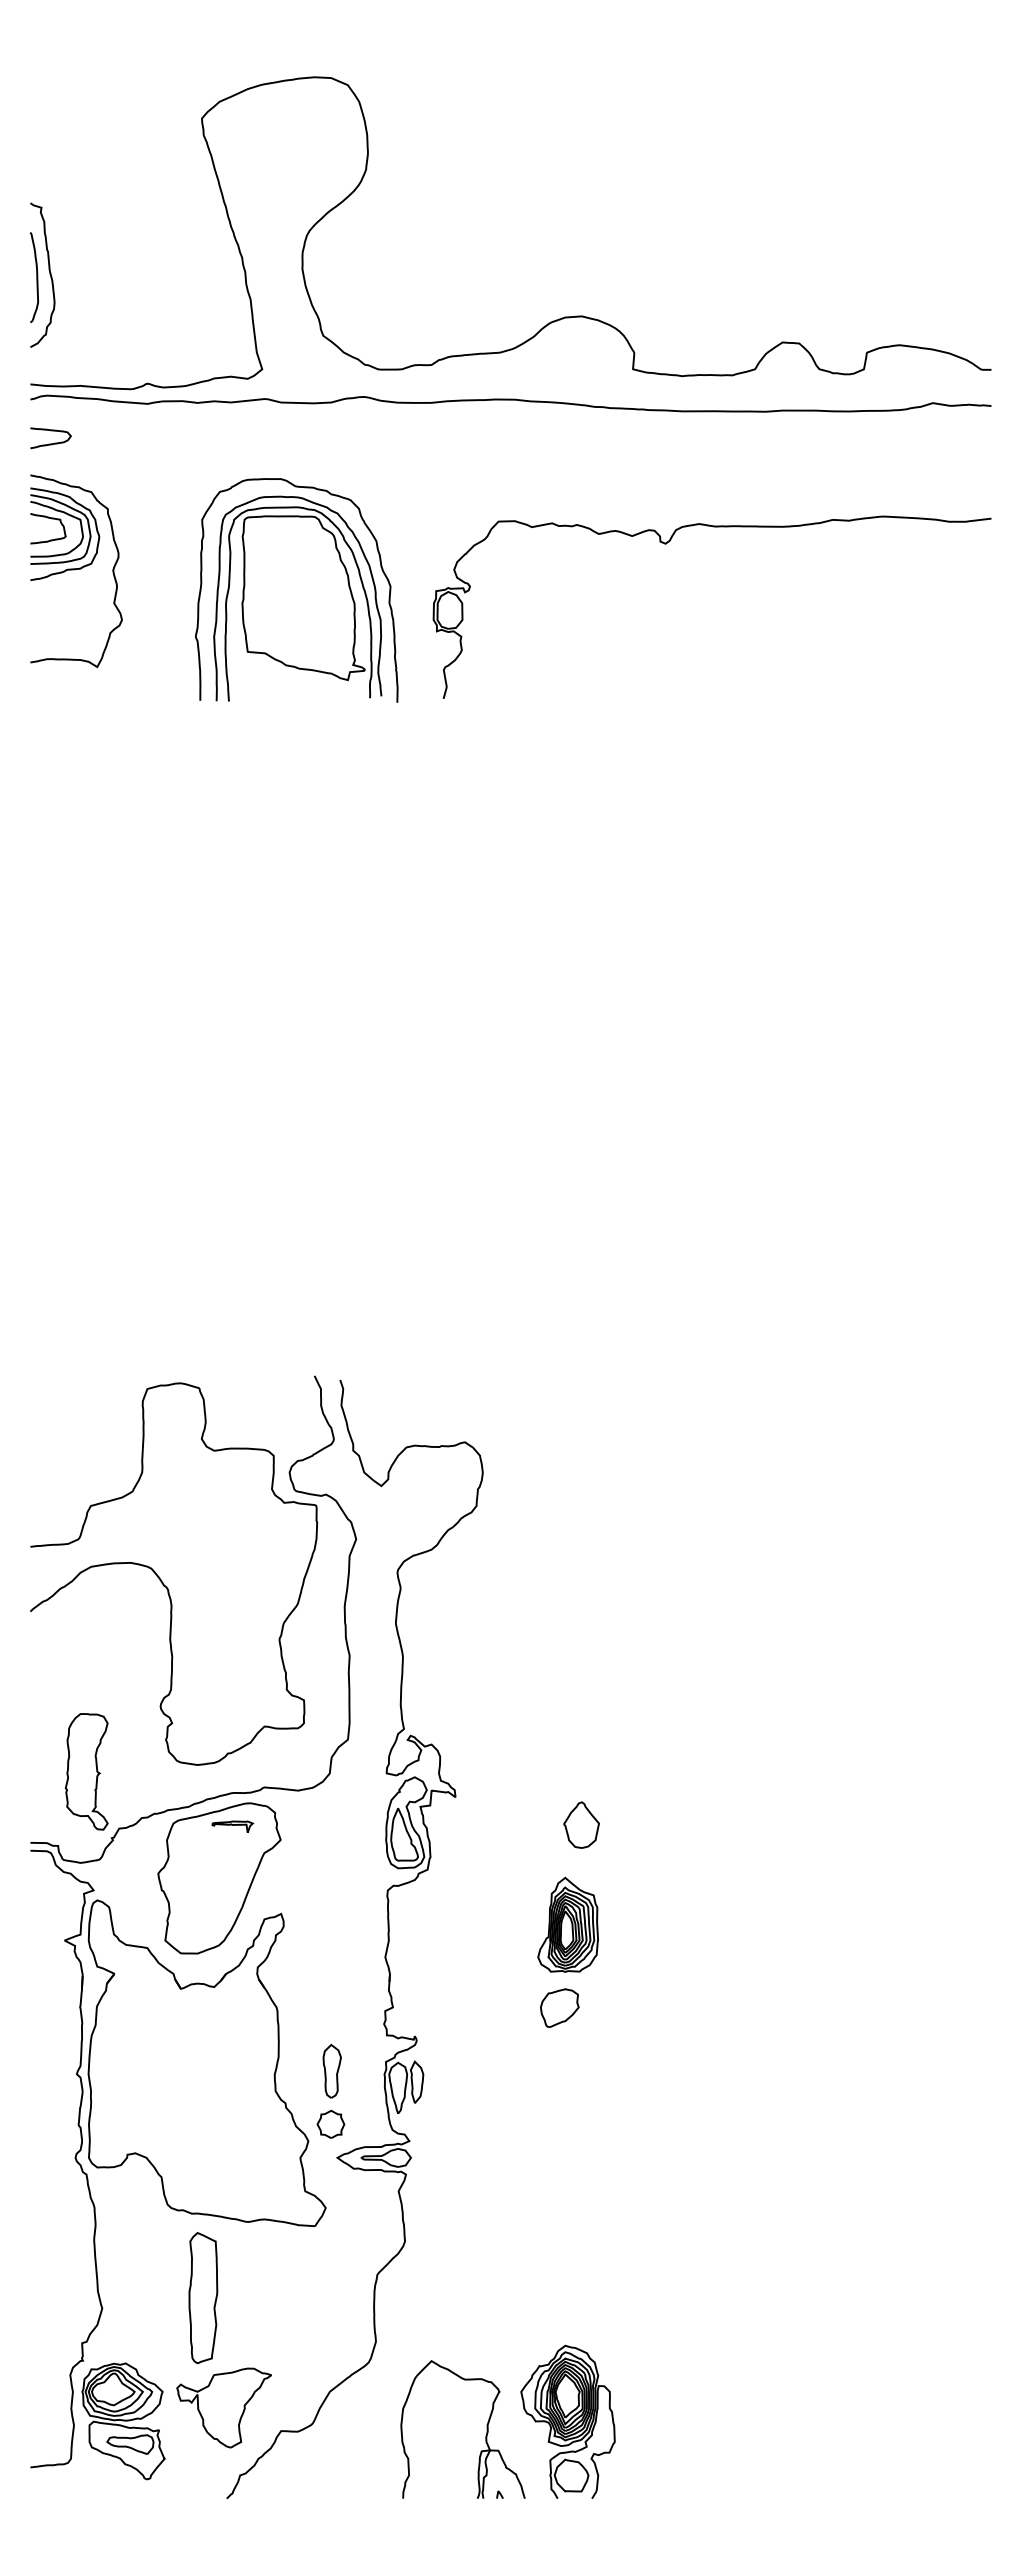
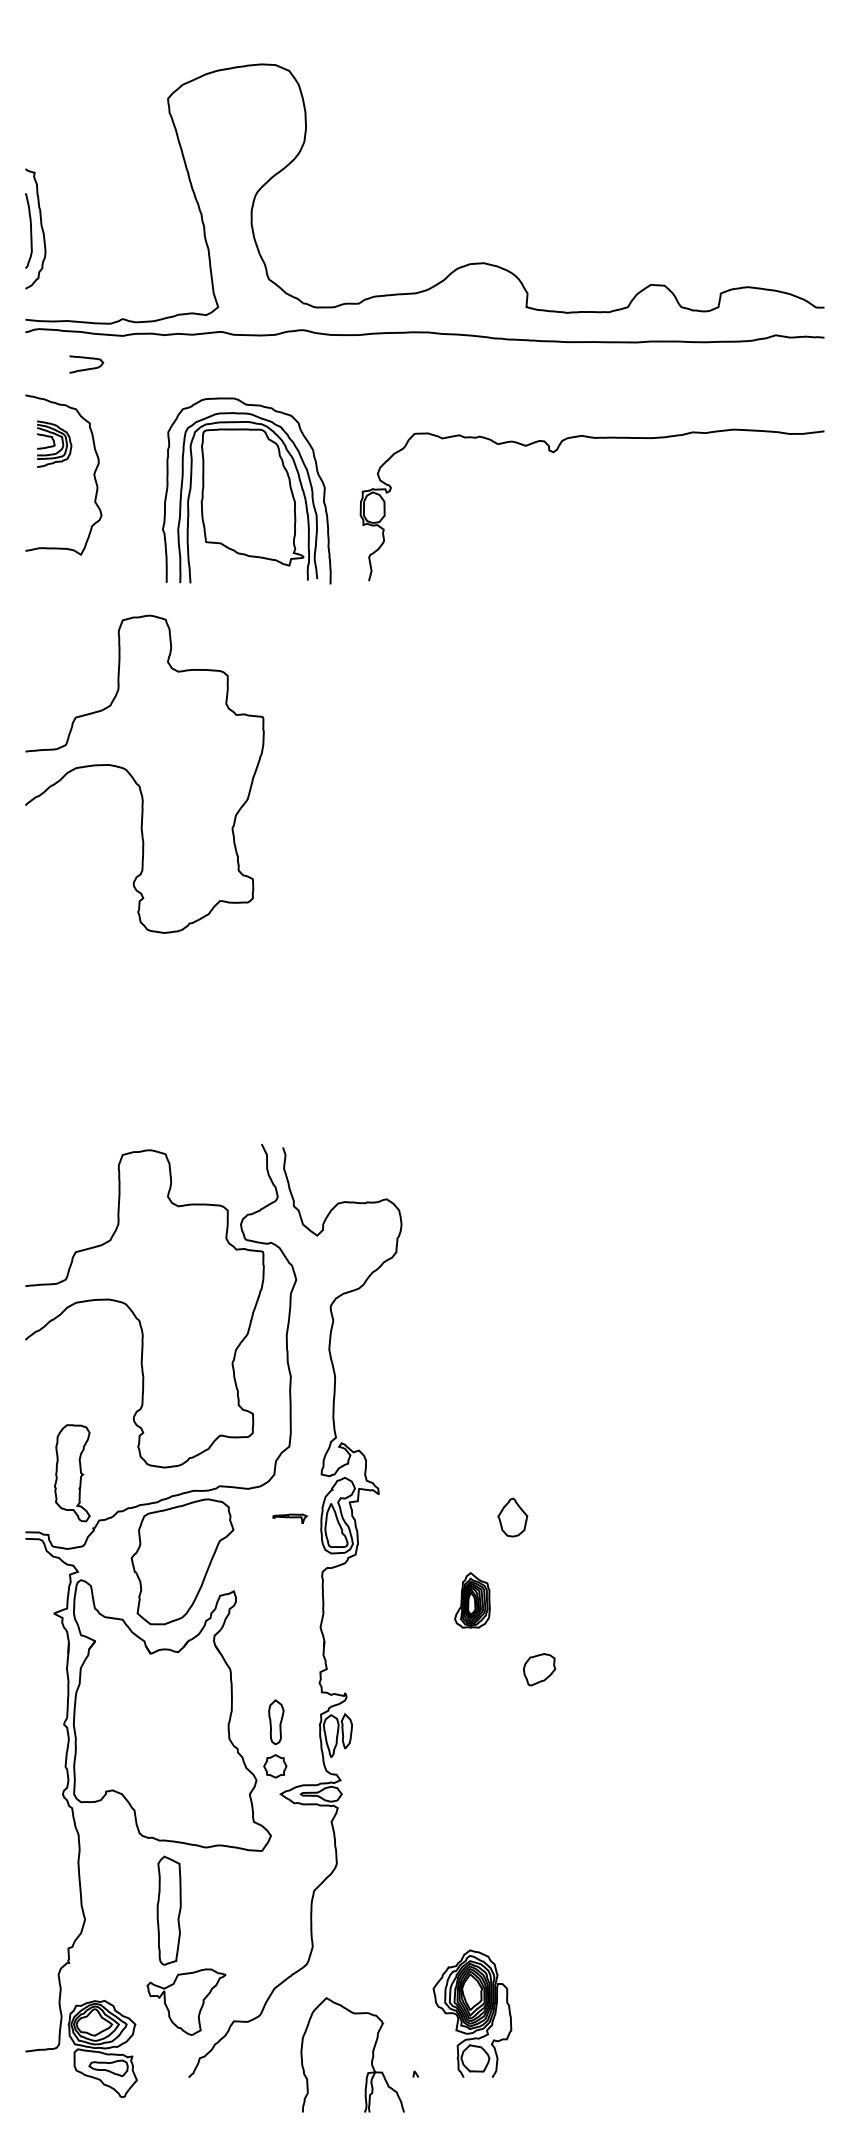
curve: (50, 443) -> (86, 368), moved
part: (65, 533) -> (54, 443), size x0.6
curve: (163, 939) -> (136, 781), added
part: (581, 1824) -> (512, 1517), moved
part: (232, 1826) -> (289, 1518), moved
part: (567, 1924) -> (471, 1600), size x0.7
part: (559, 2007) -> (539, 1669), moved
part: (123, 2421) -> (102, 2049), moved
part: (485, 2435) -> (371, 2059), moved

